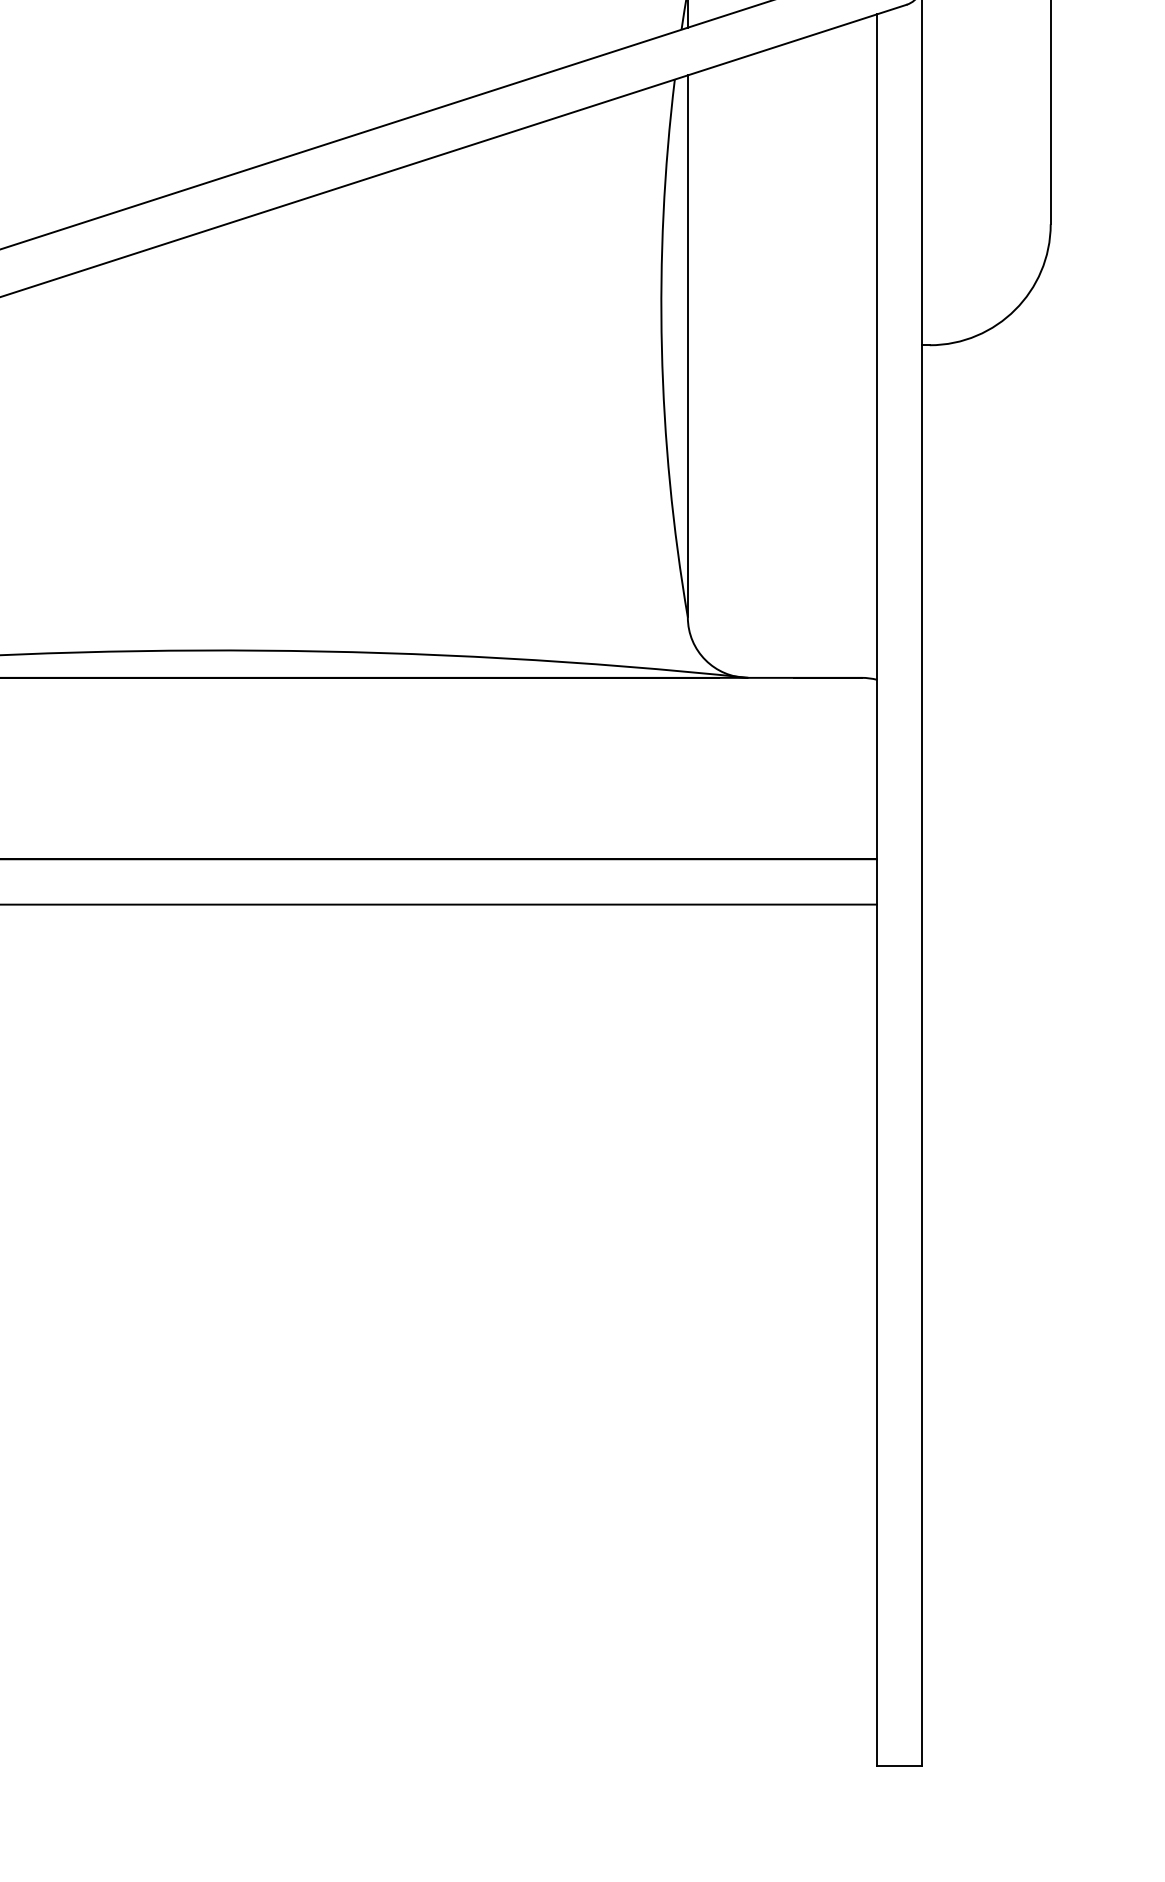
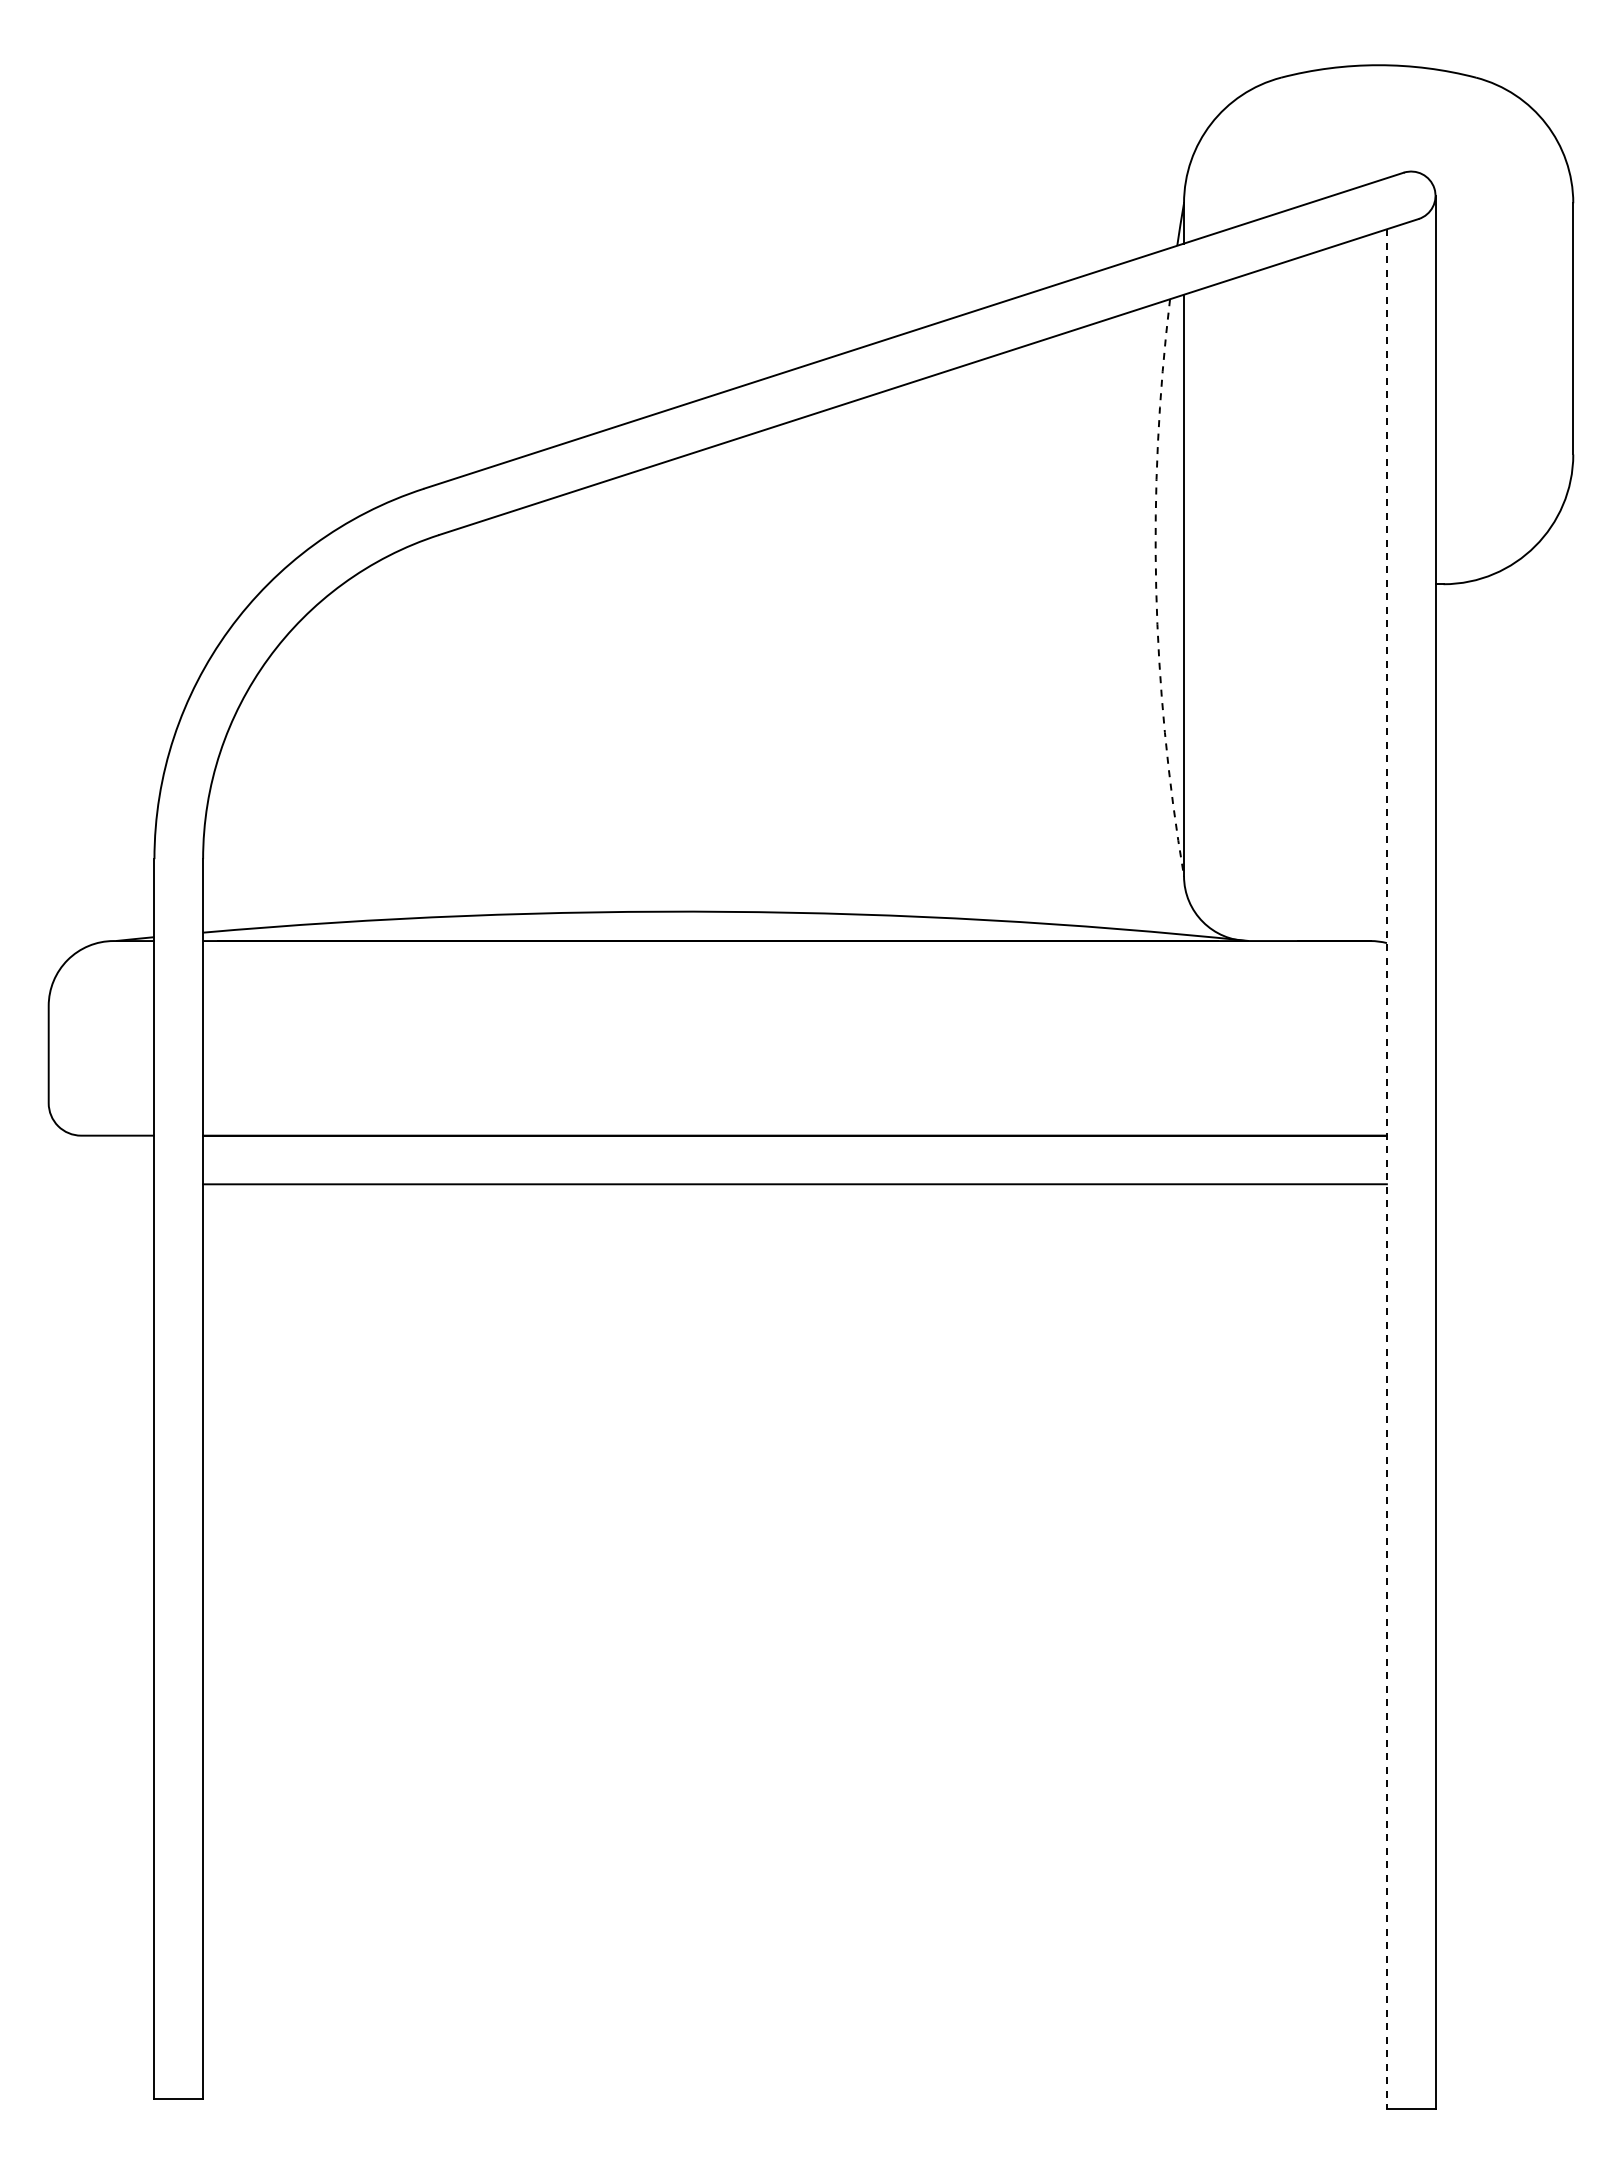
arc: (662, 349) -> (1156, 588), solid -> dashed
line: (876, 890) -> (1386, 1169), solid -> dashed

